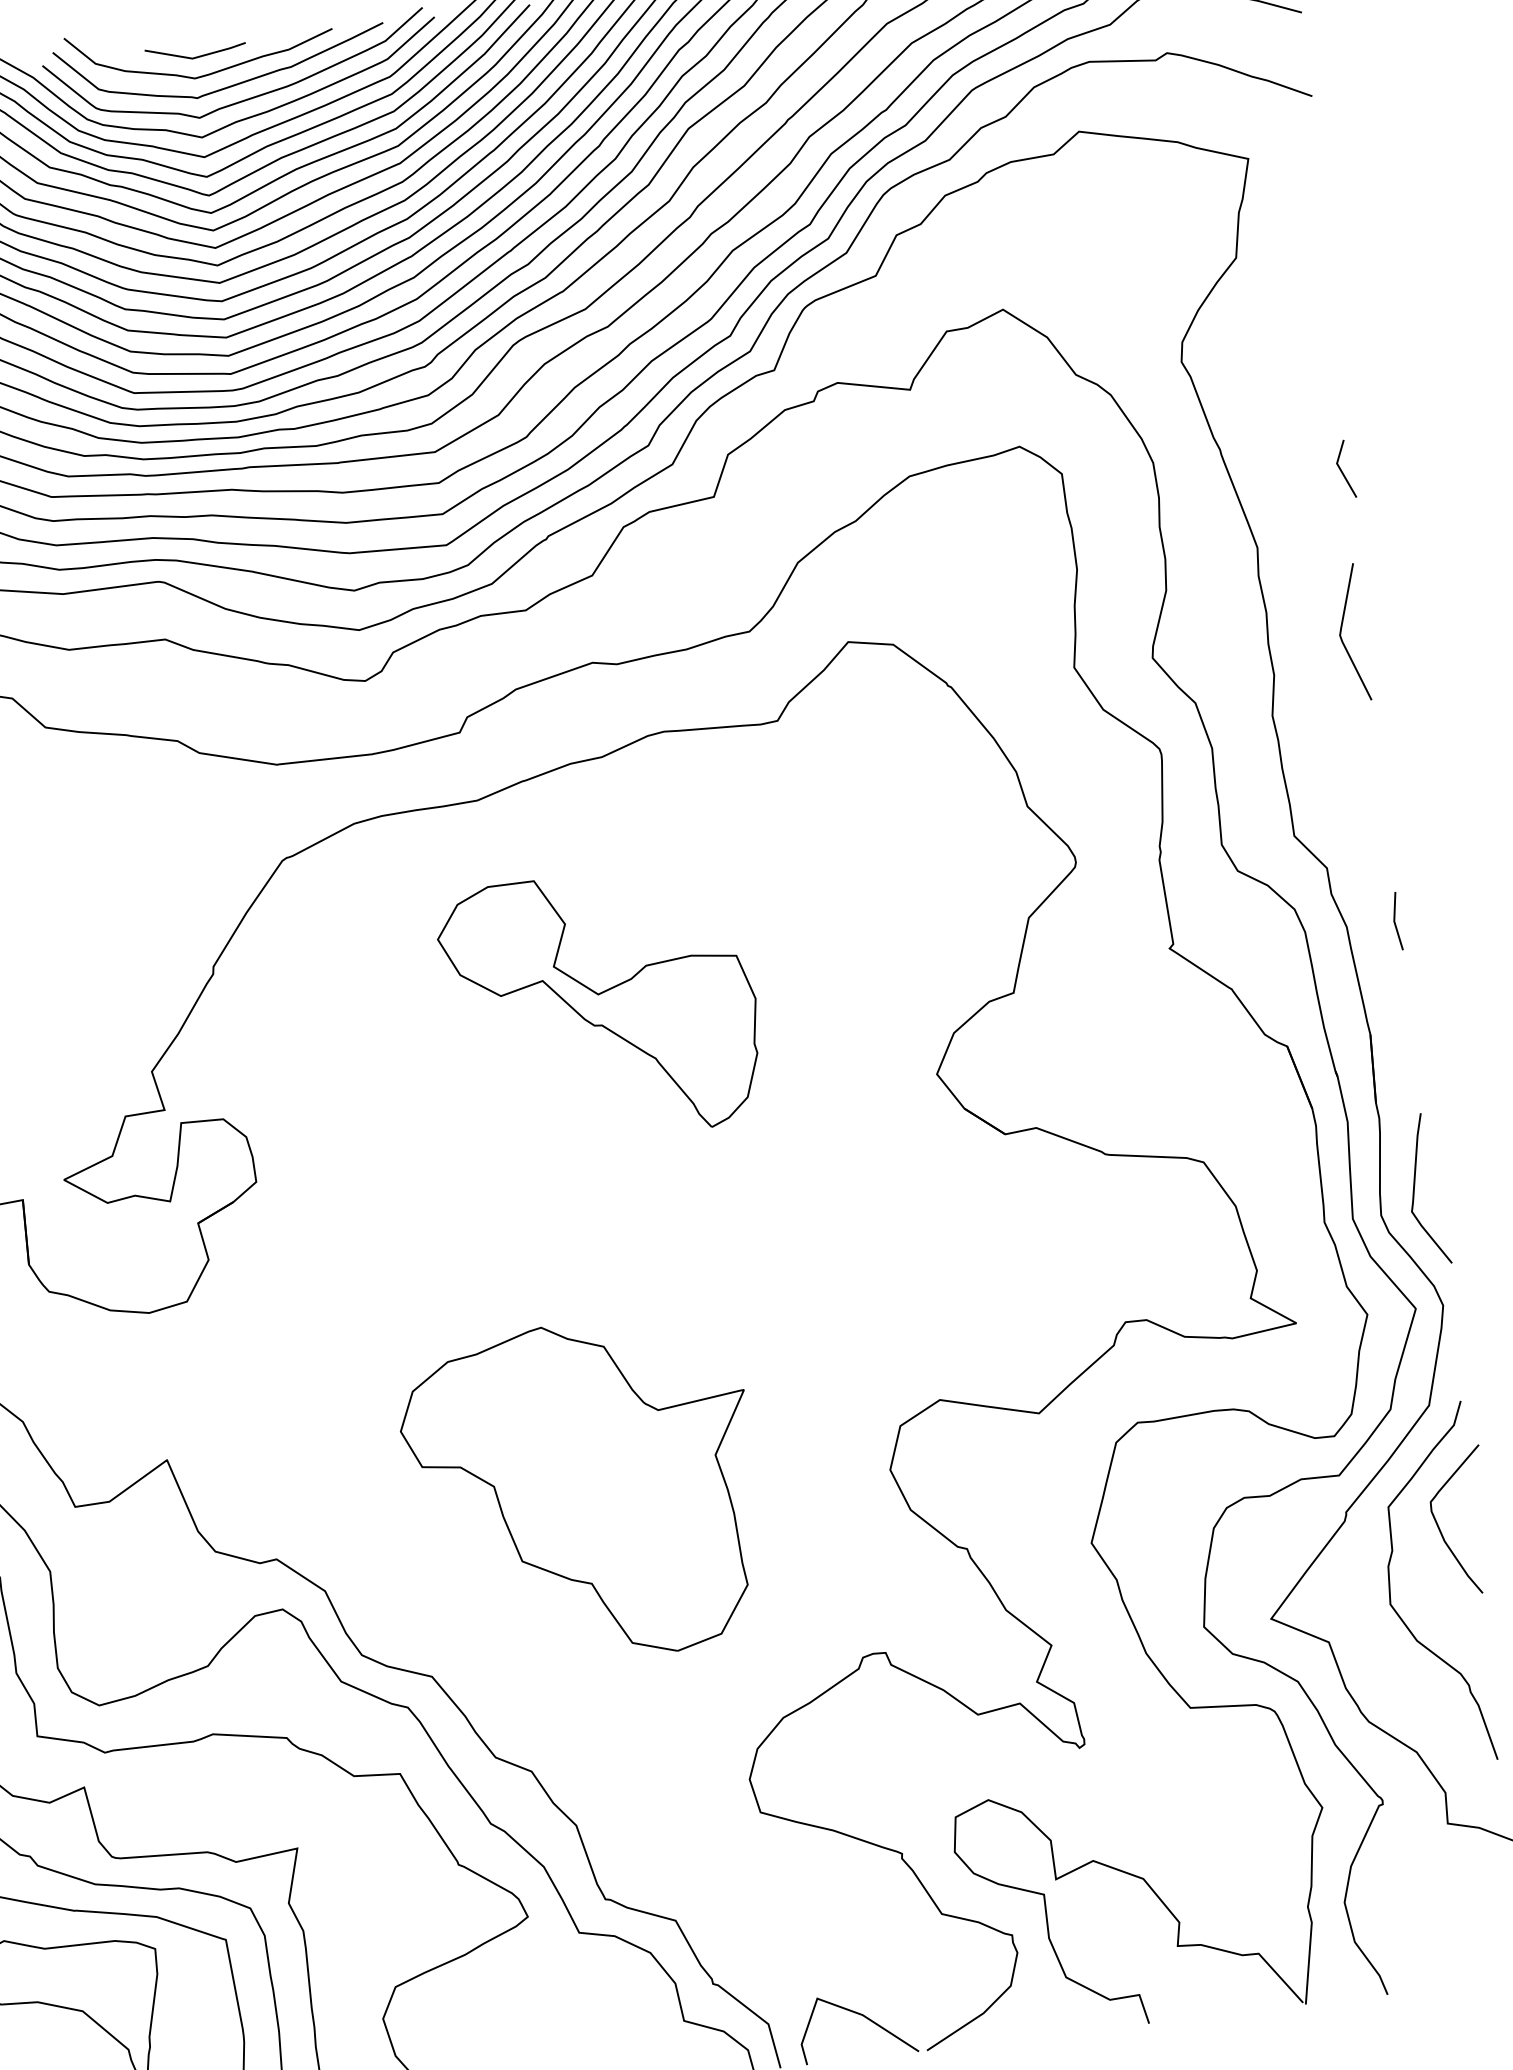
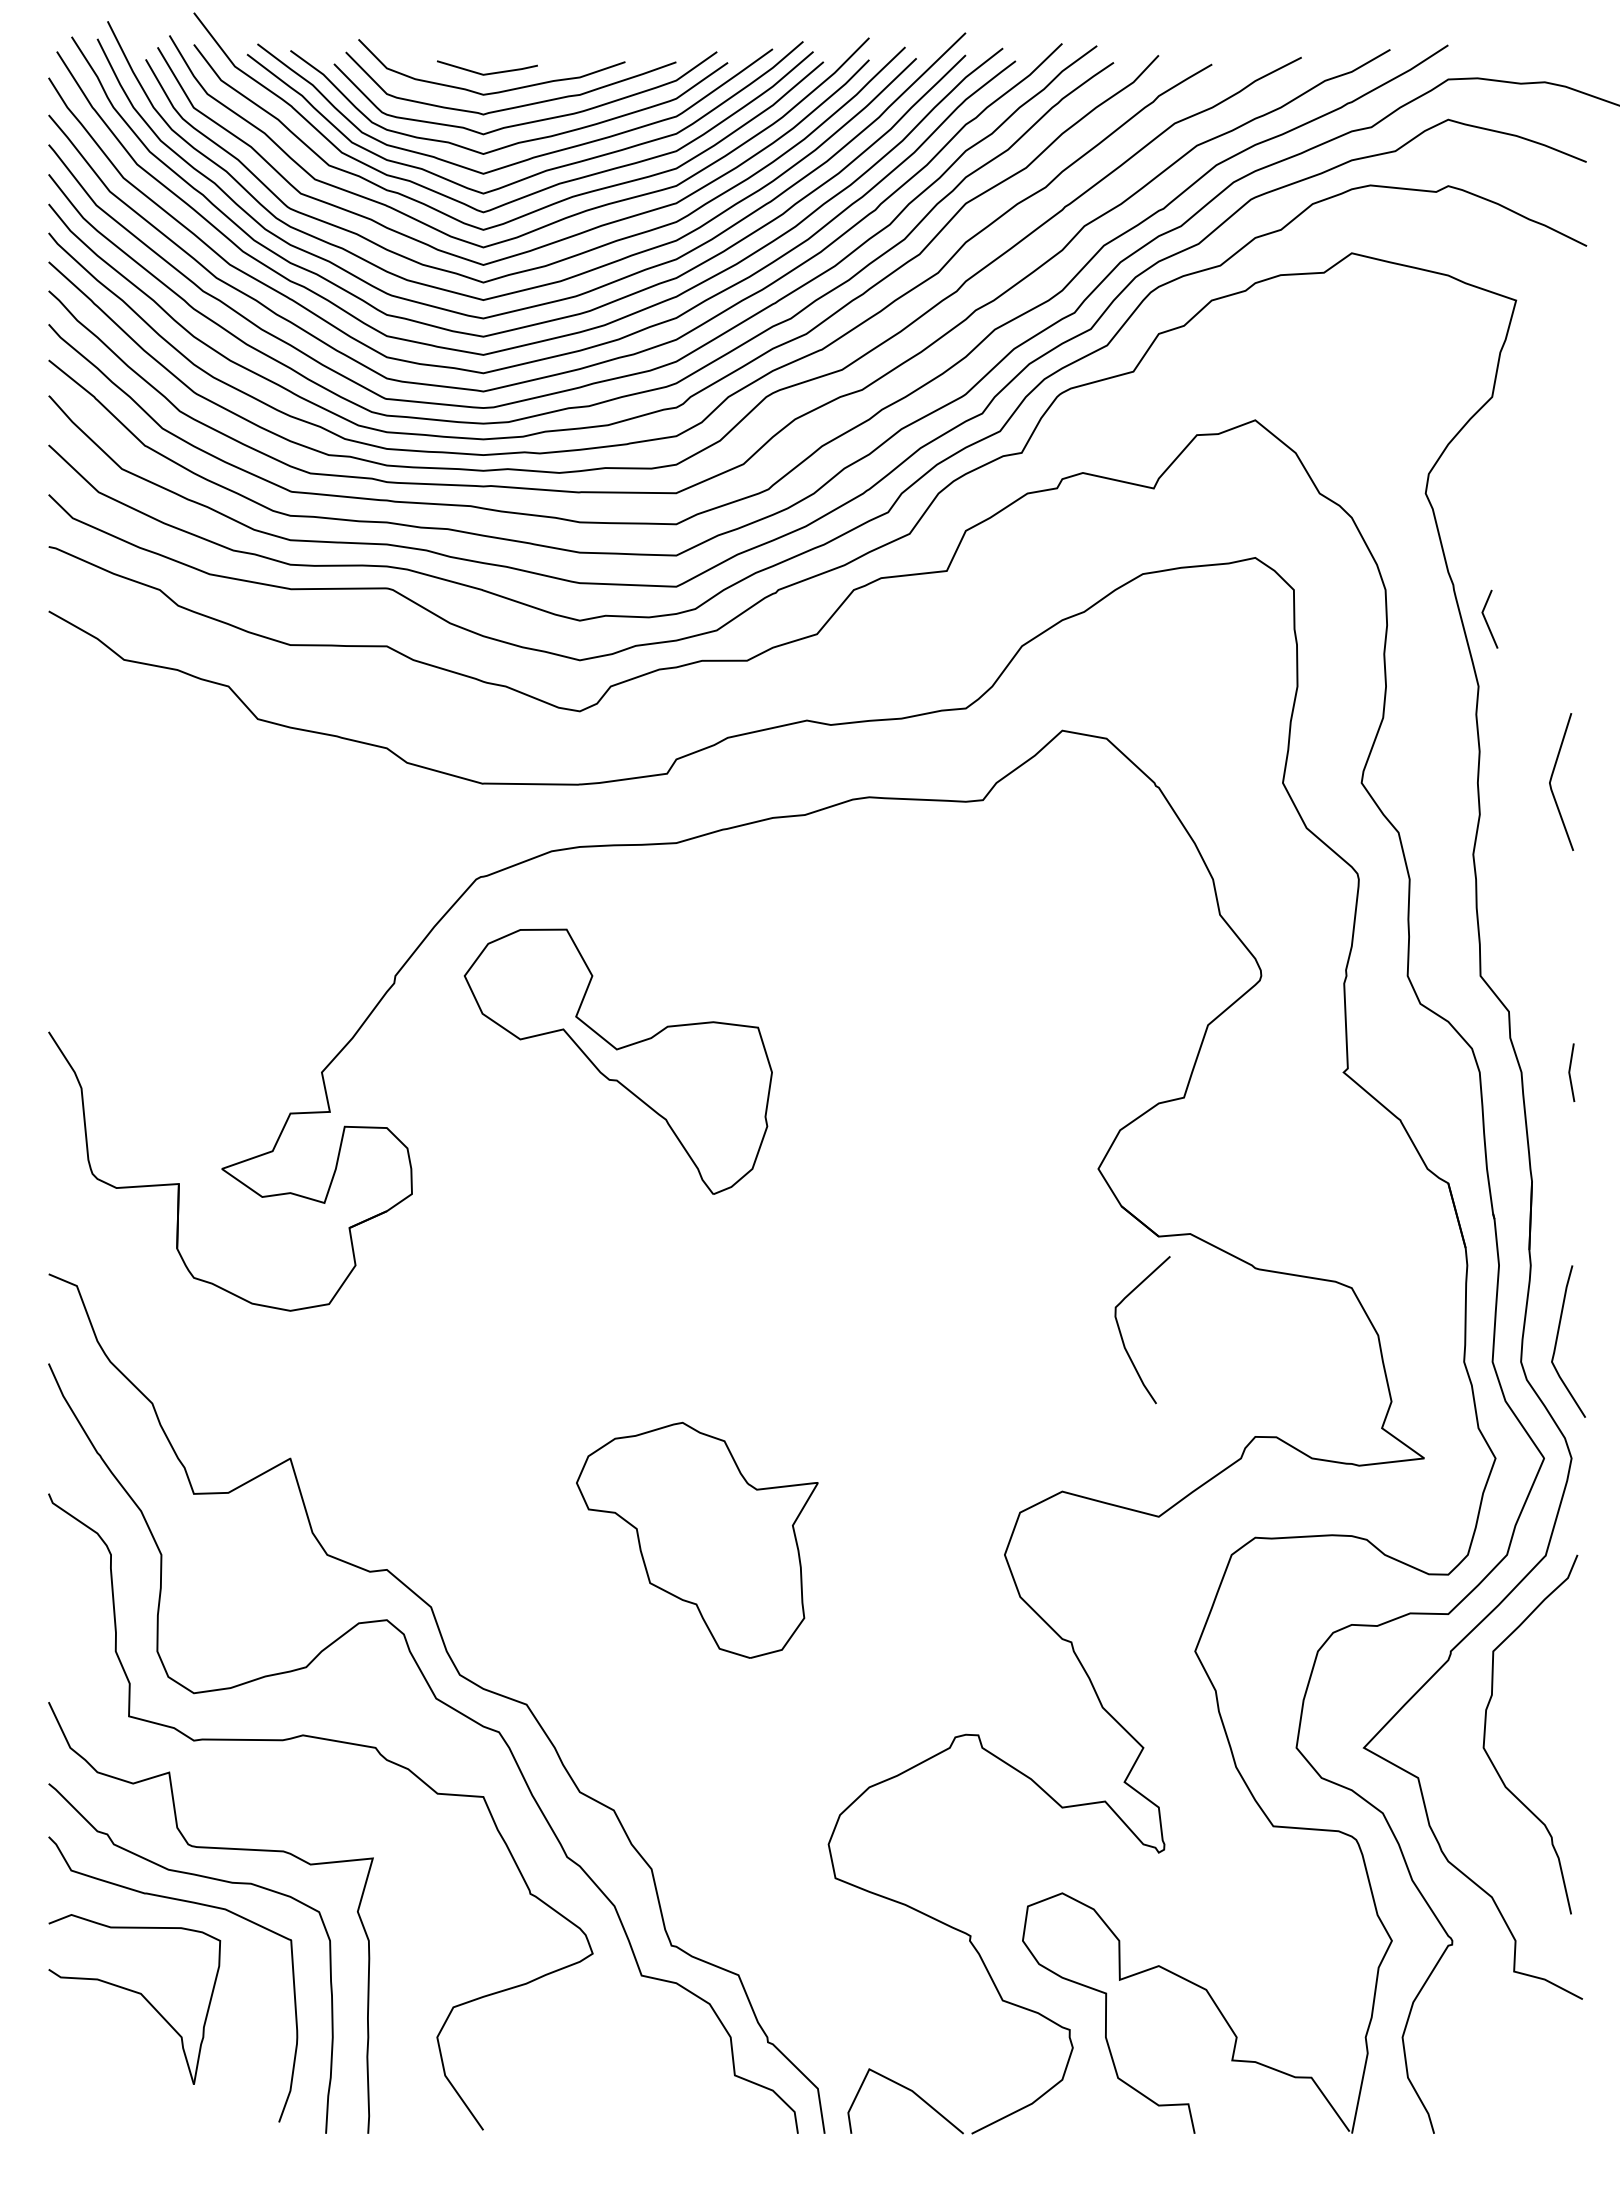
line: (1341, 469) -> (1486, 619), moved
part: (600, 1006) -> (617, 1061), moved
part: (582, 1492) -> (697, 1540), size x0.7
curve: (1440, 1530) -> (1122, 1336), moved

